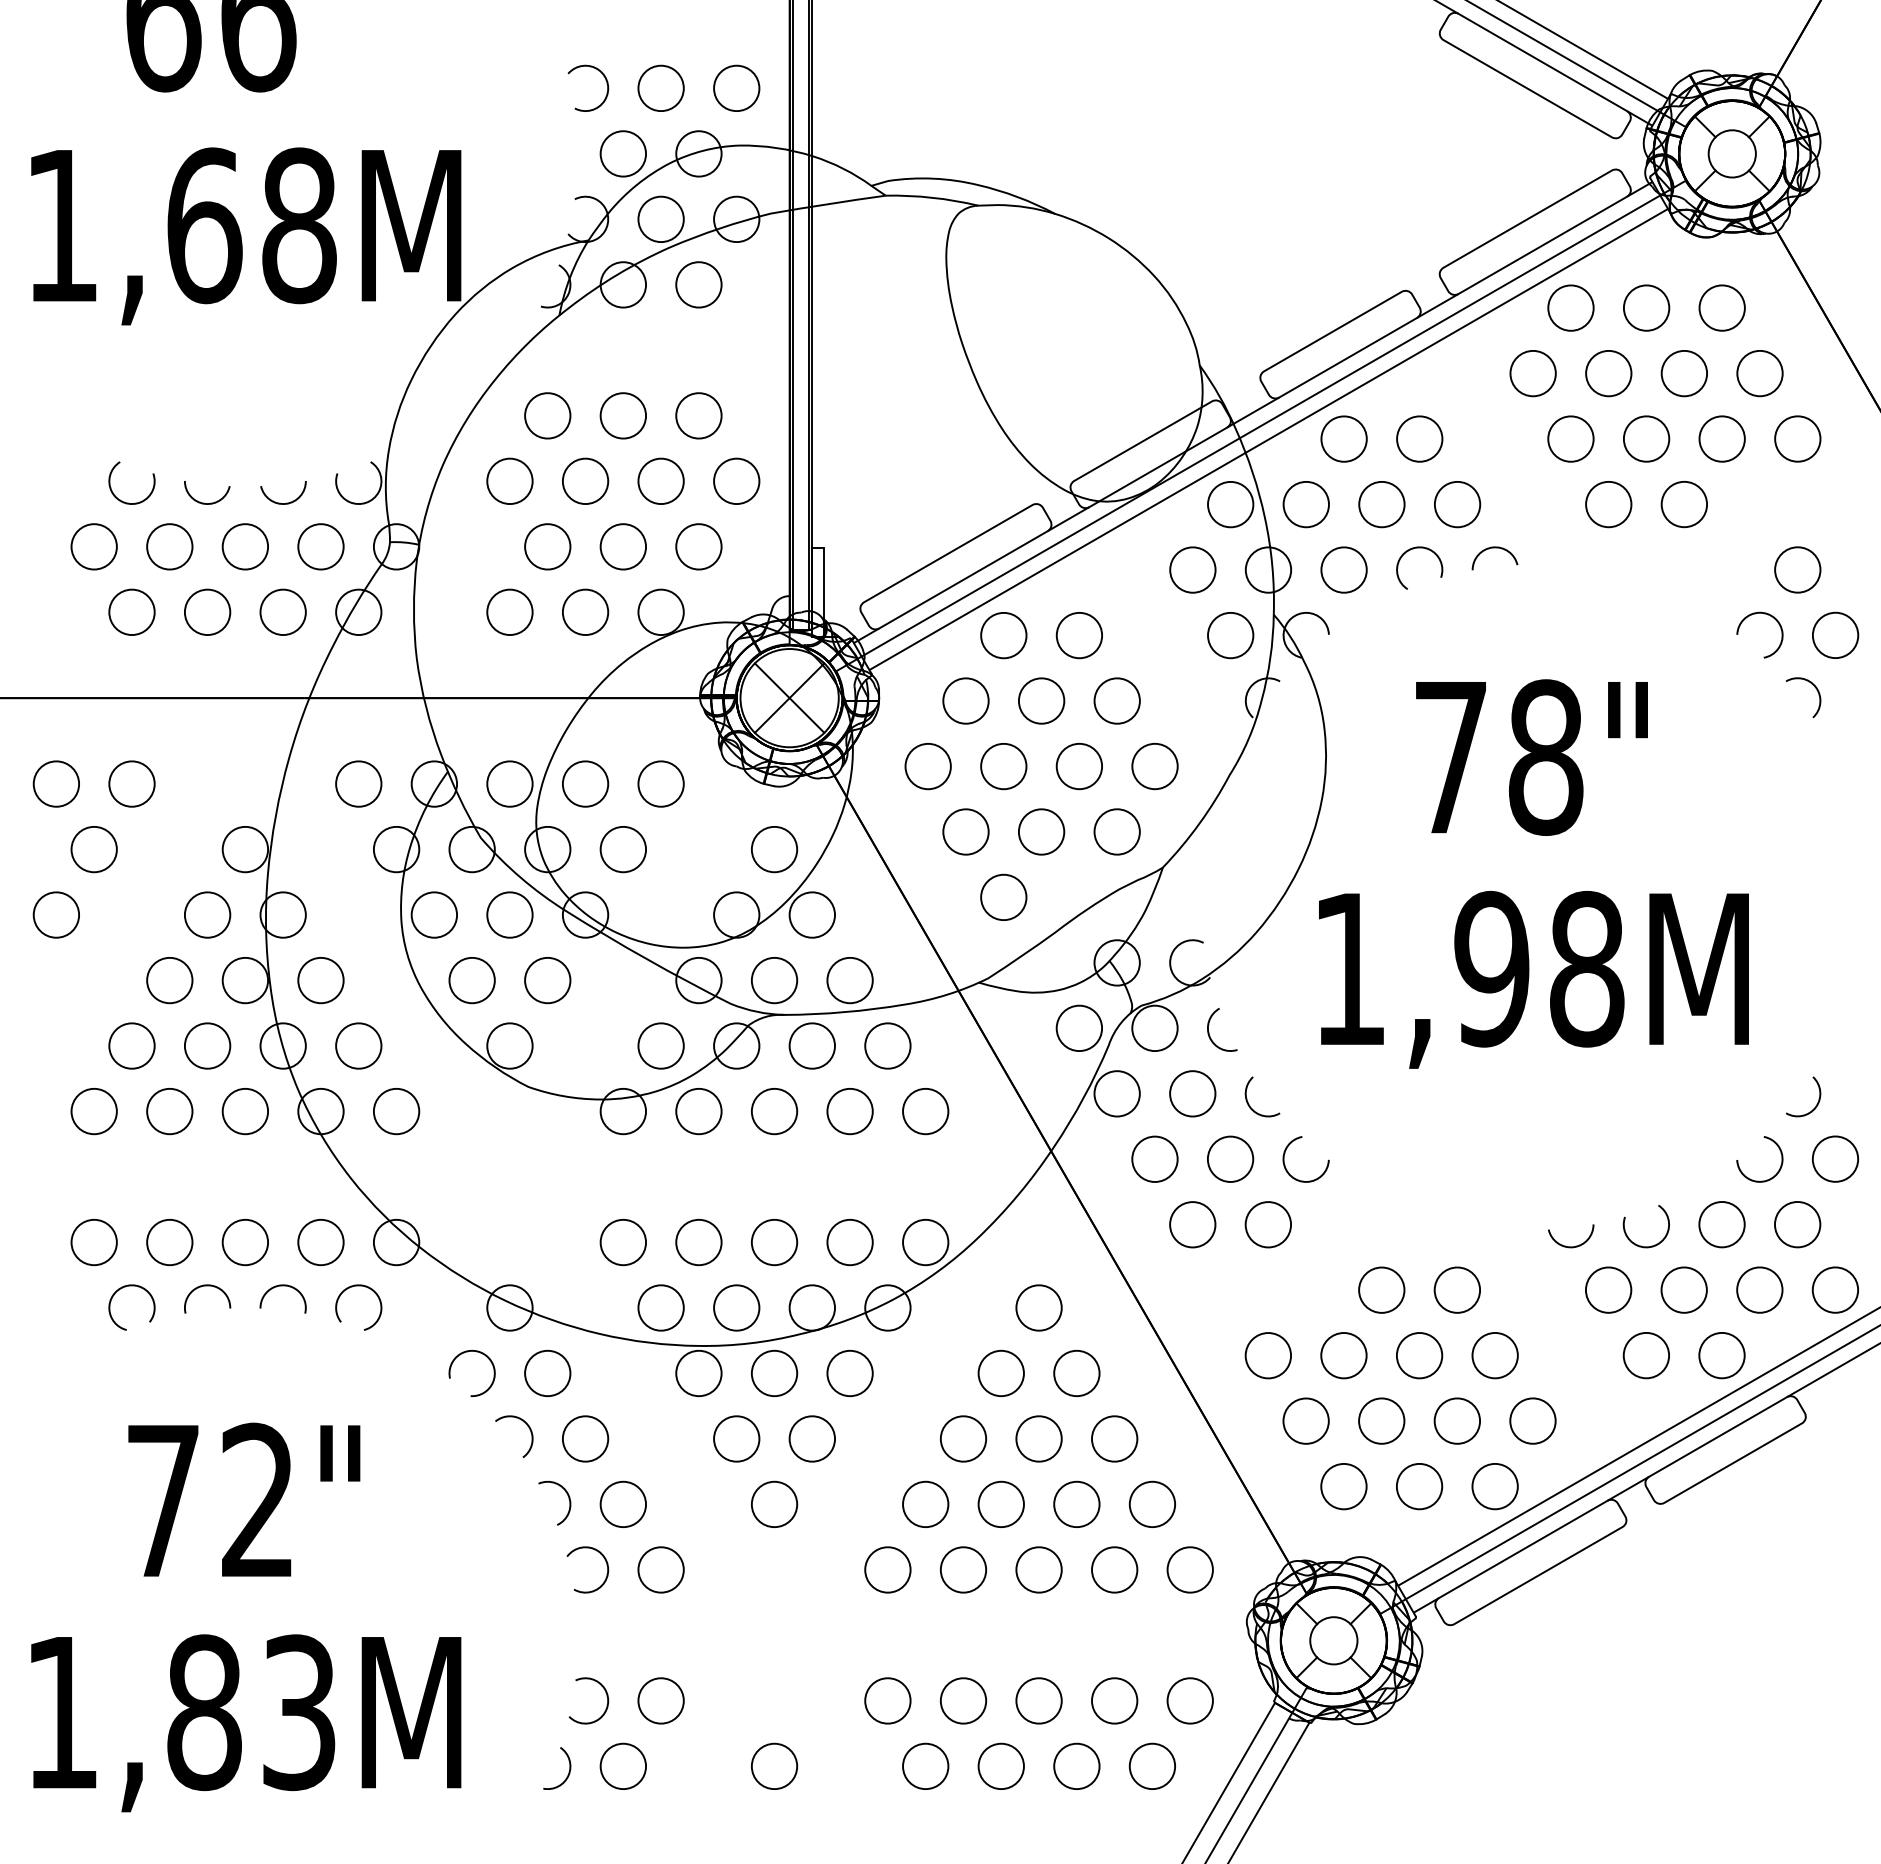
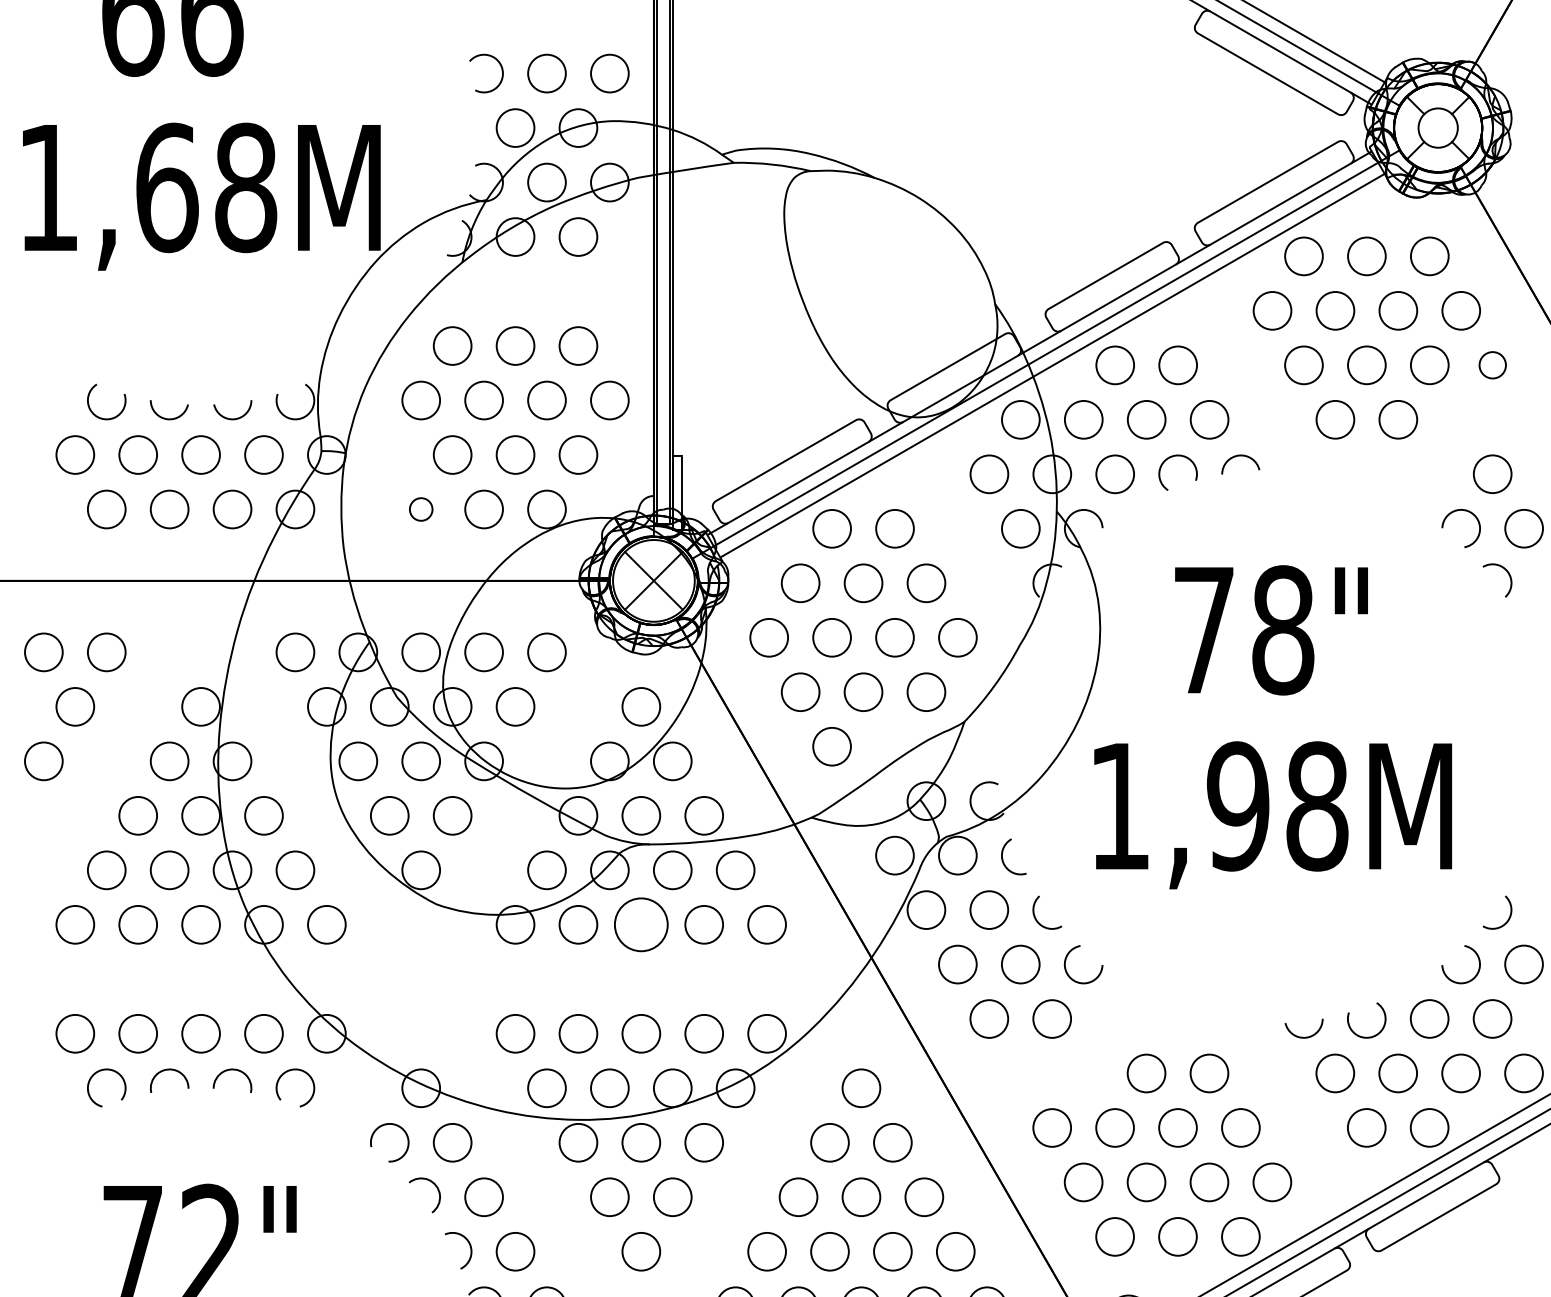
circle: (1797, 438) -> (1492, 364), size x0.7
circle: (509, 612) -> (420, 509), size x0.6
circle: (774, 1111) -> (641, 924), size x1.4

